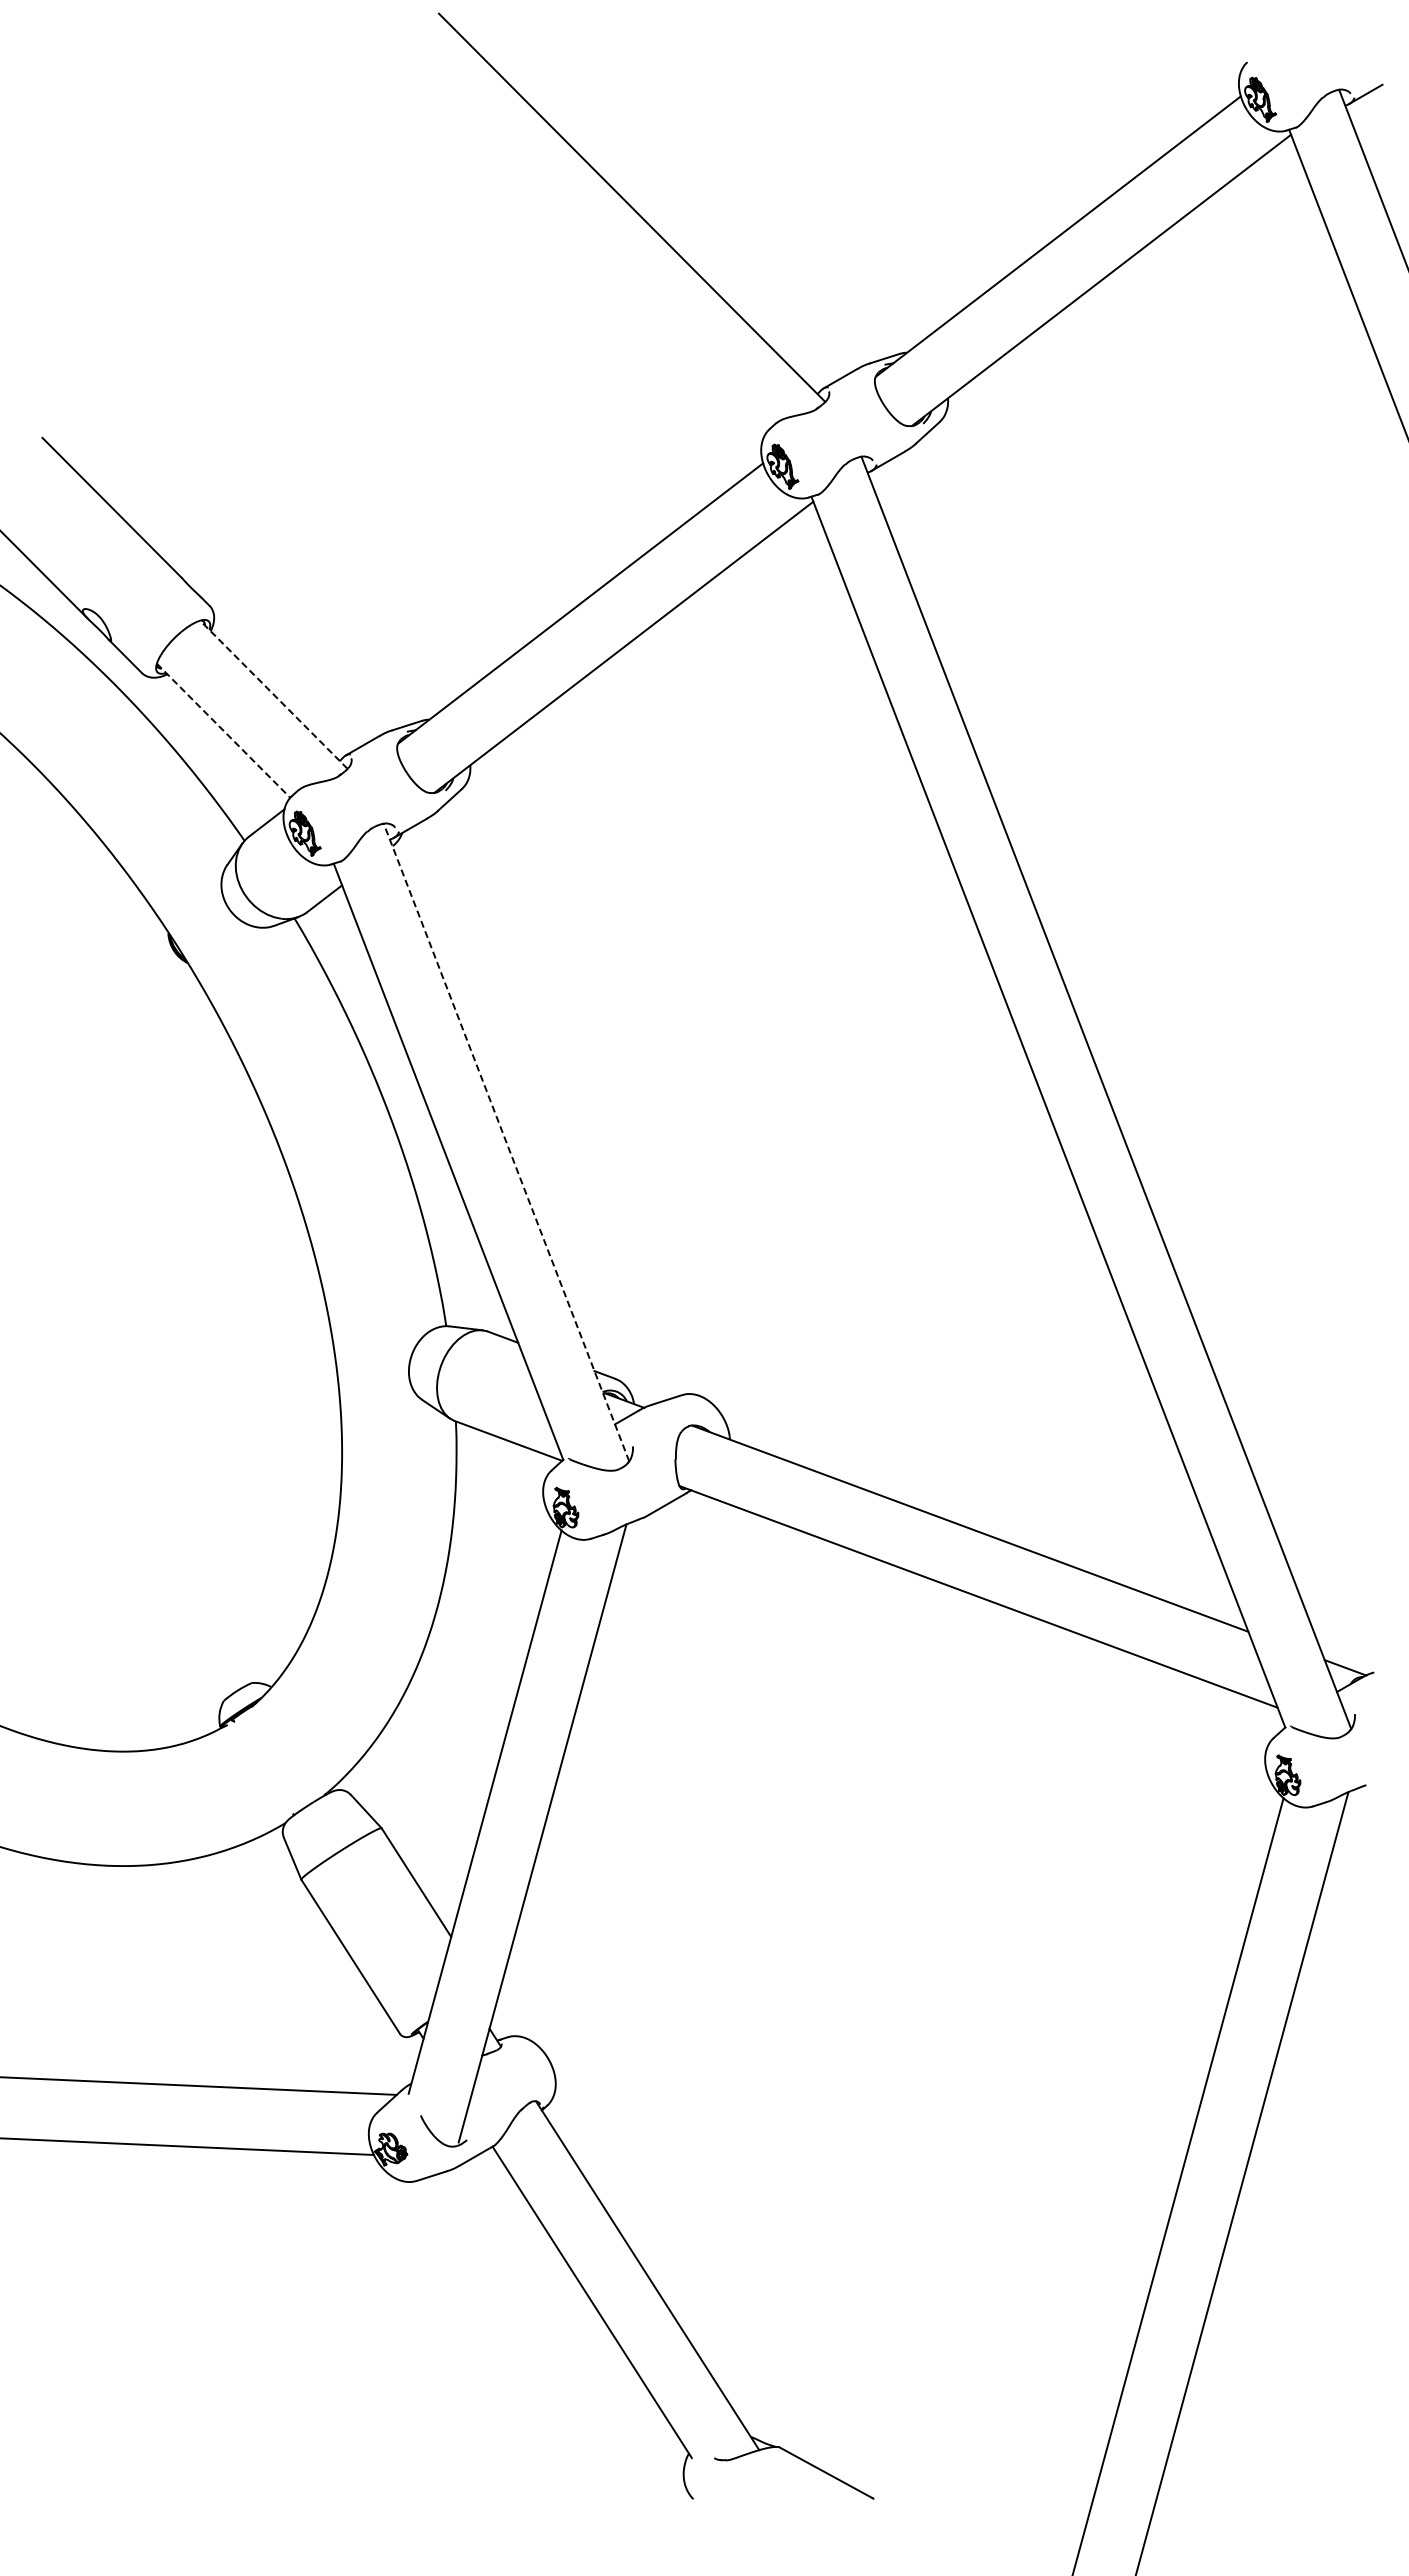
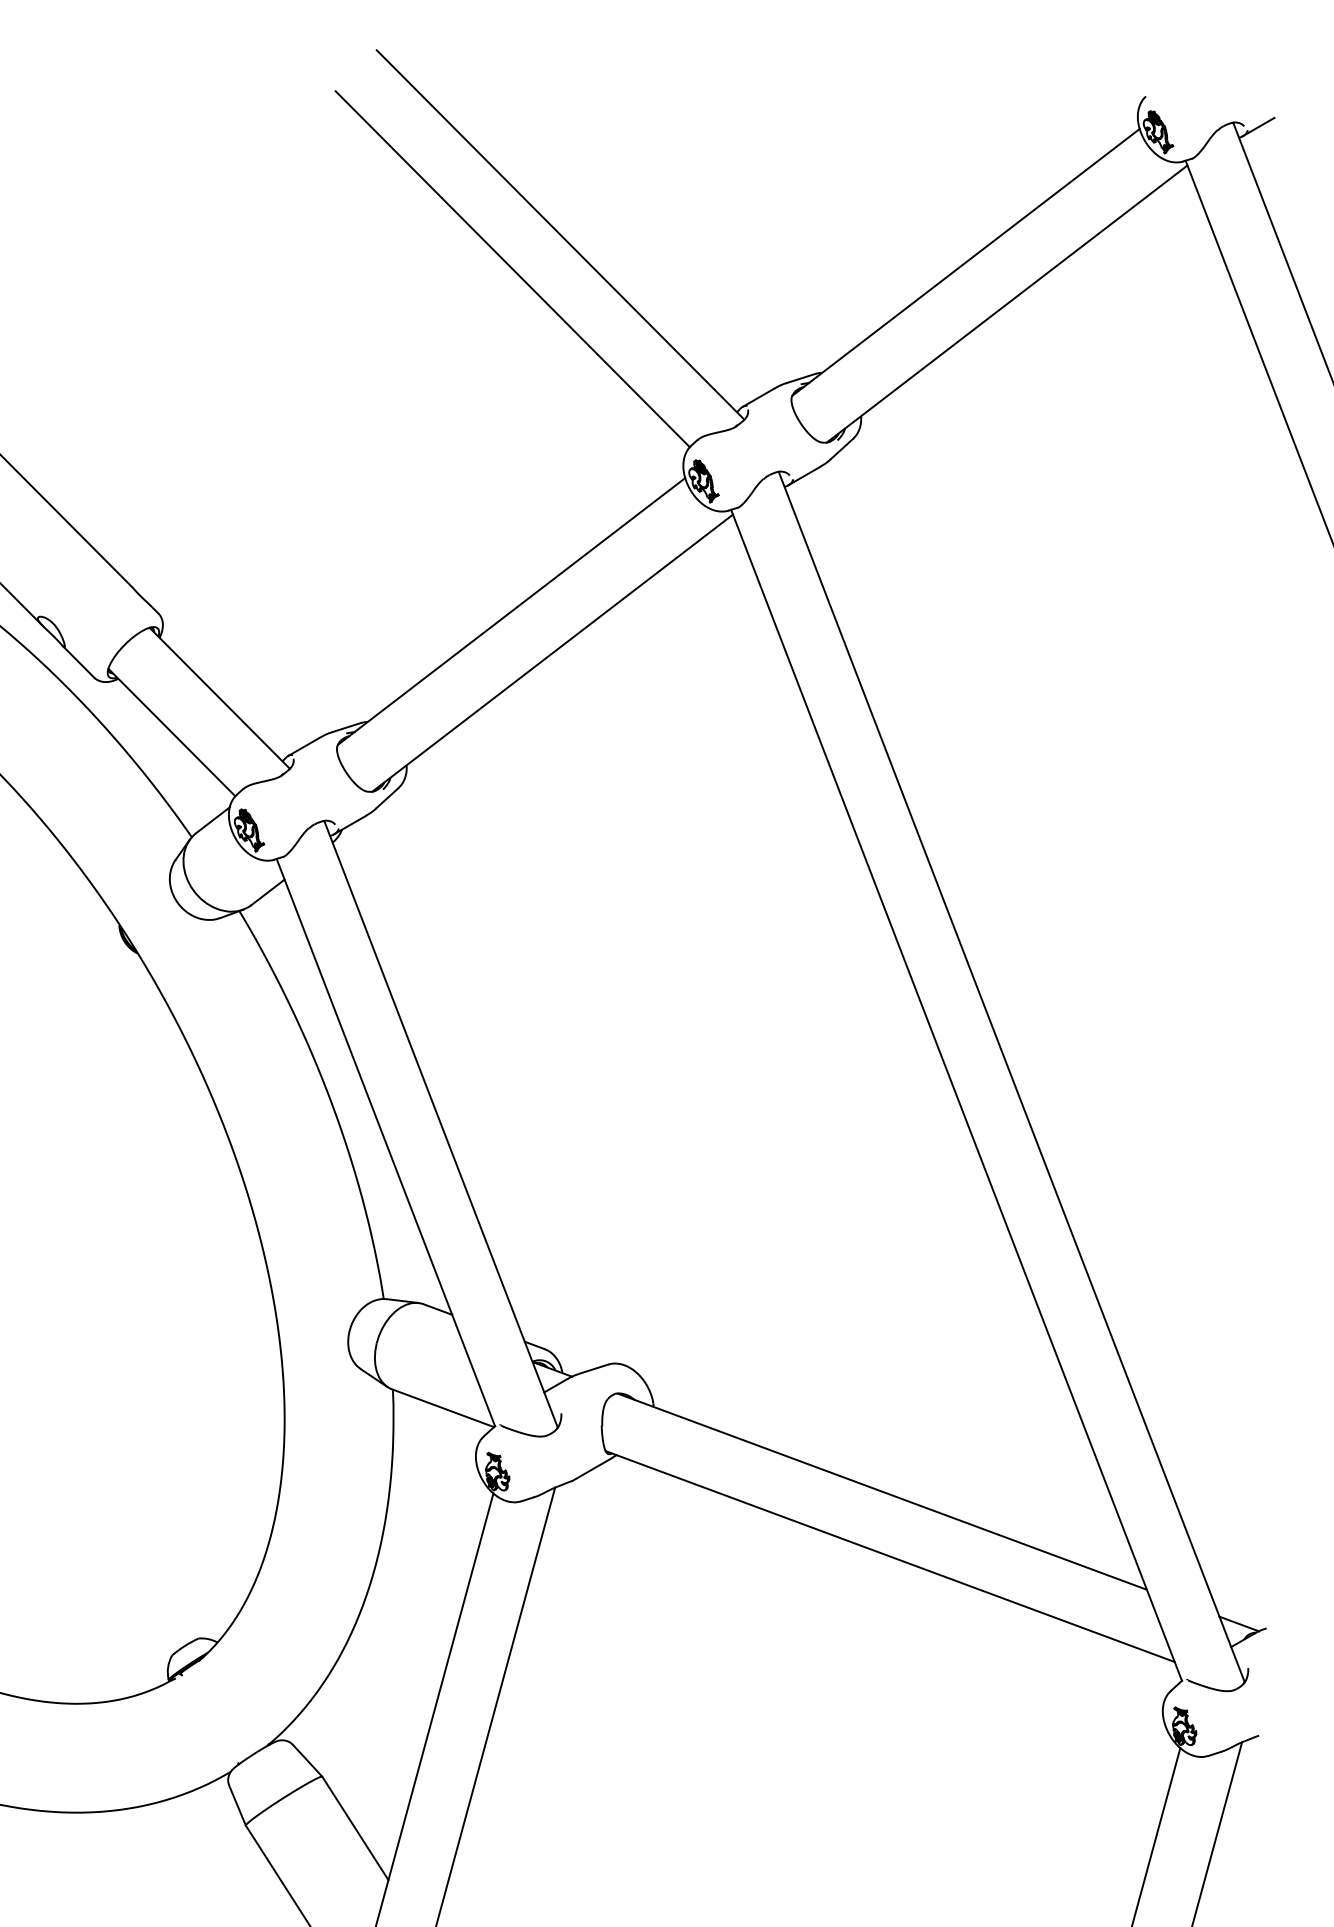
line: (581, 243) -> (512, 268), added
line: (273, 694) -> (219, 698), dashed -> solid
line: (223, 730) -> (171, 732), dashed -> solid
line: (506, 1142) -> (441, 1124), dashed -> solid

